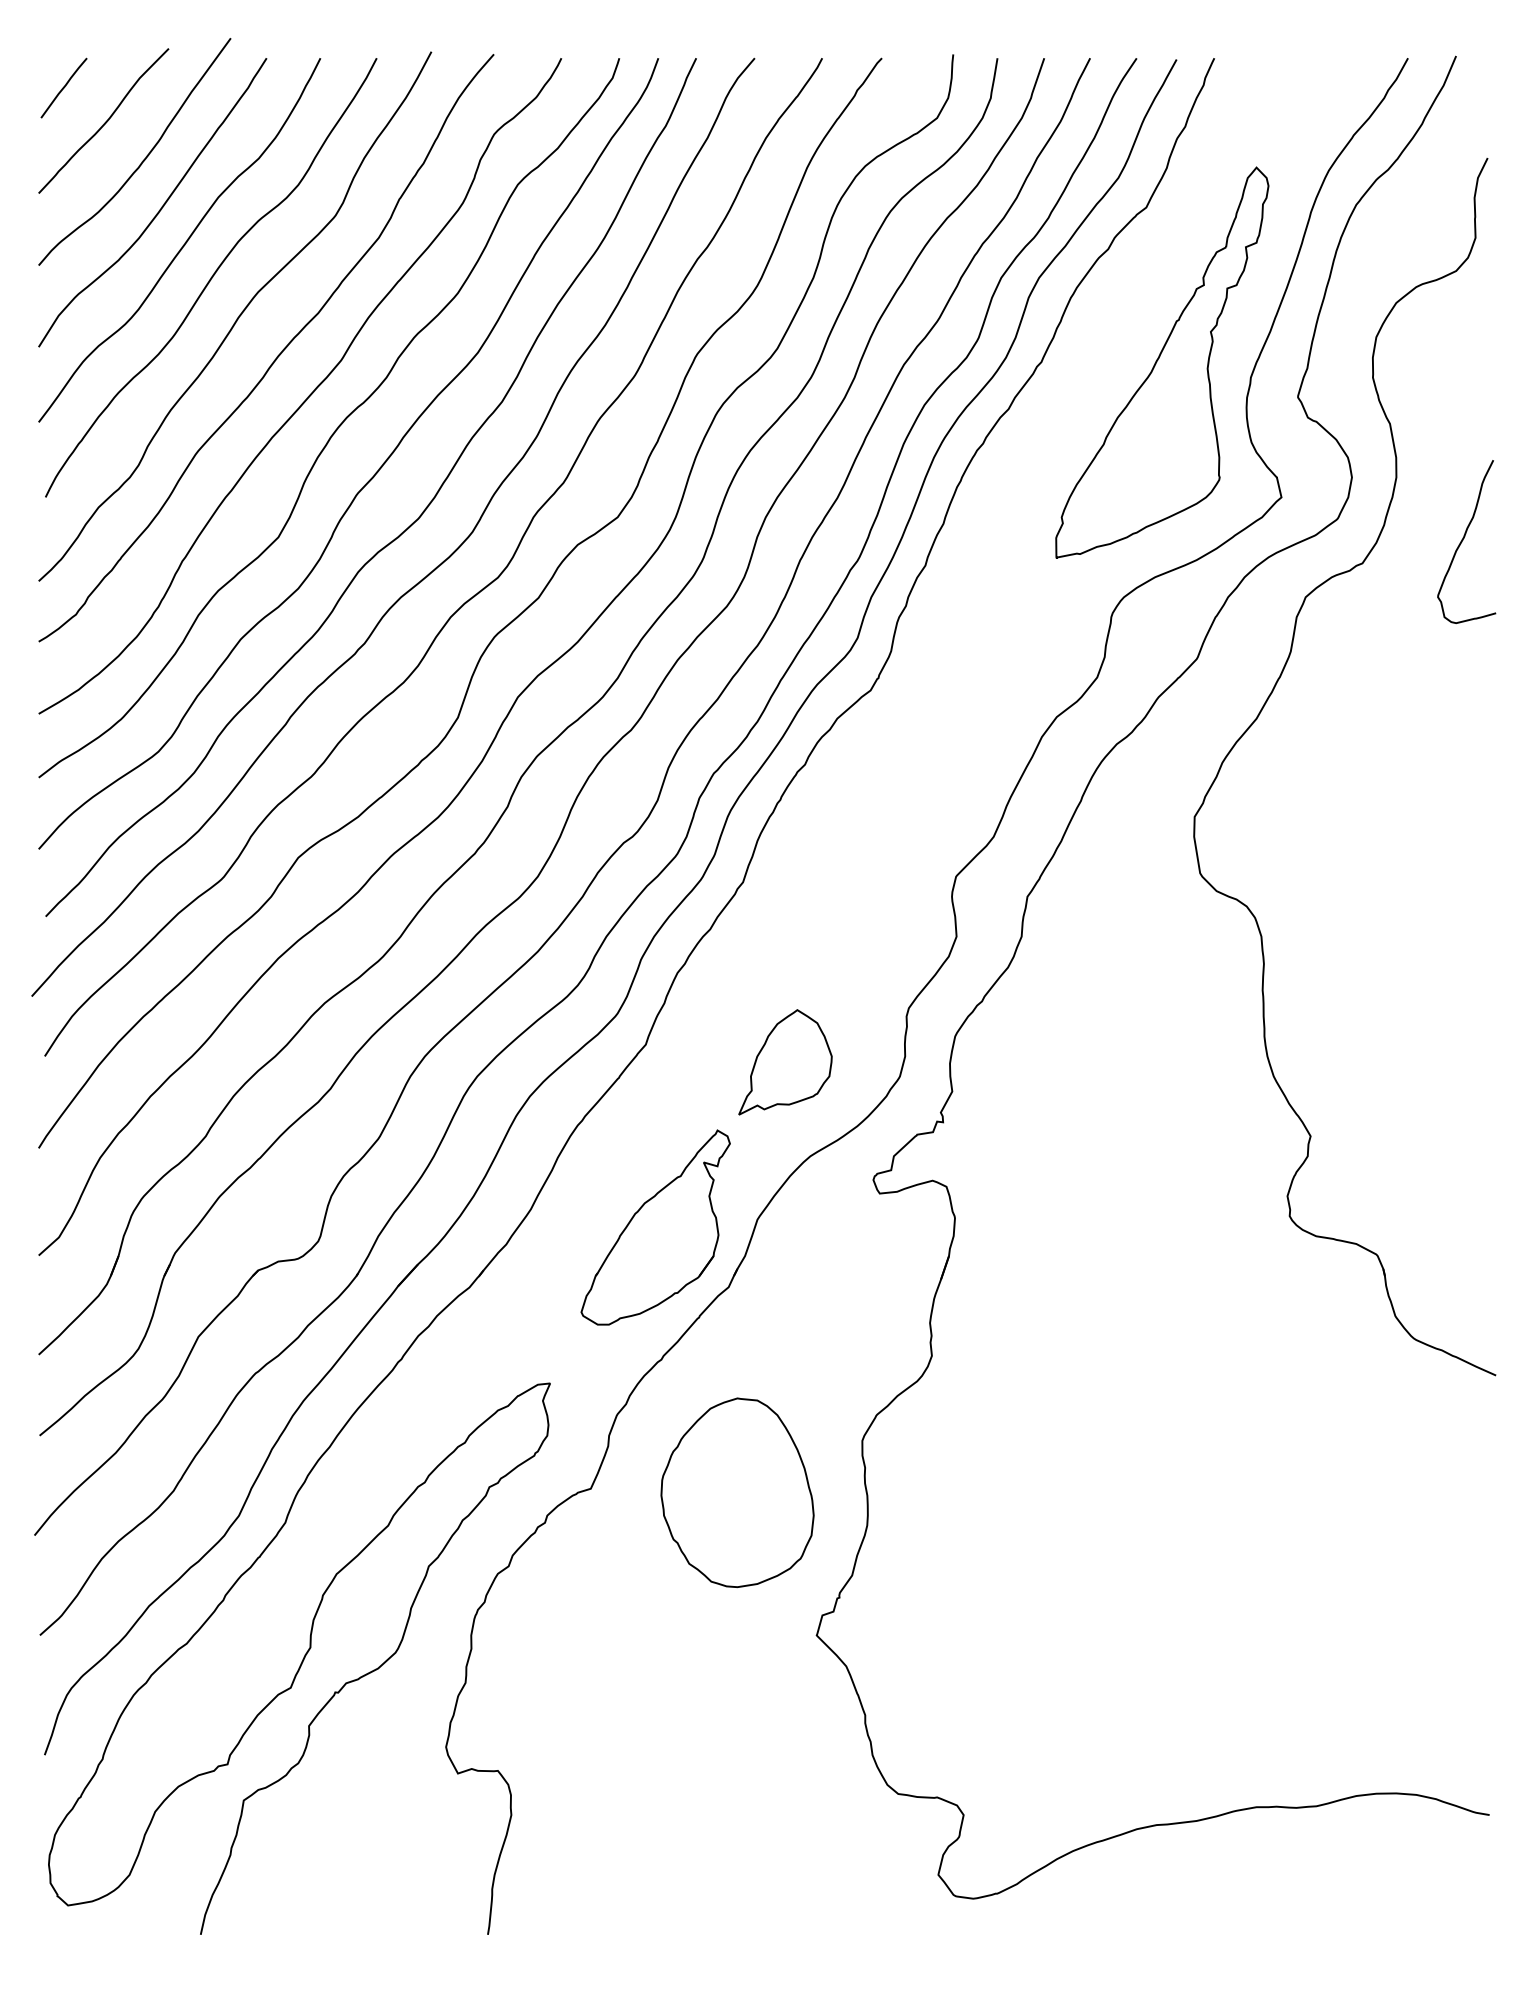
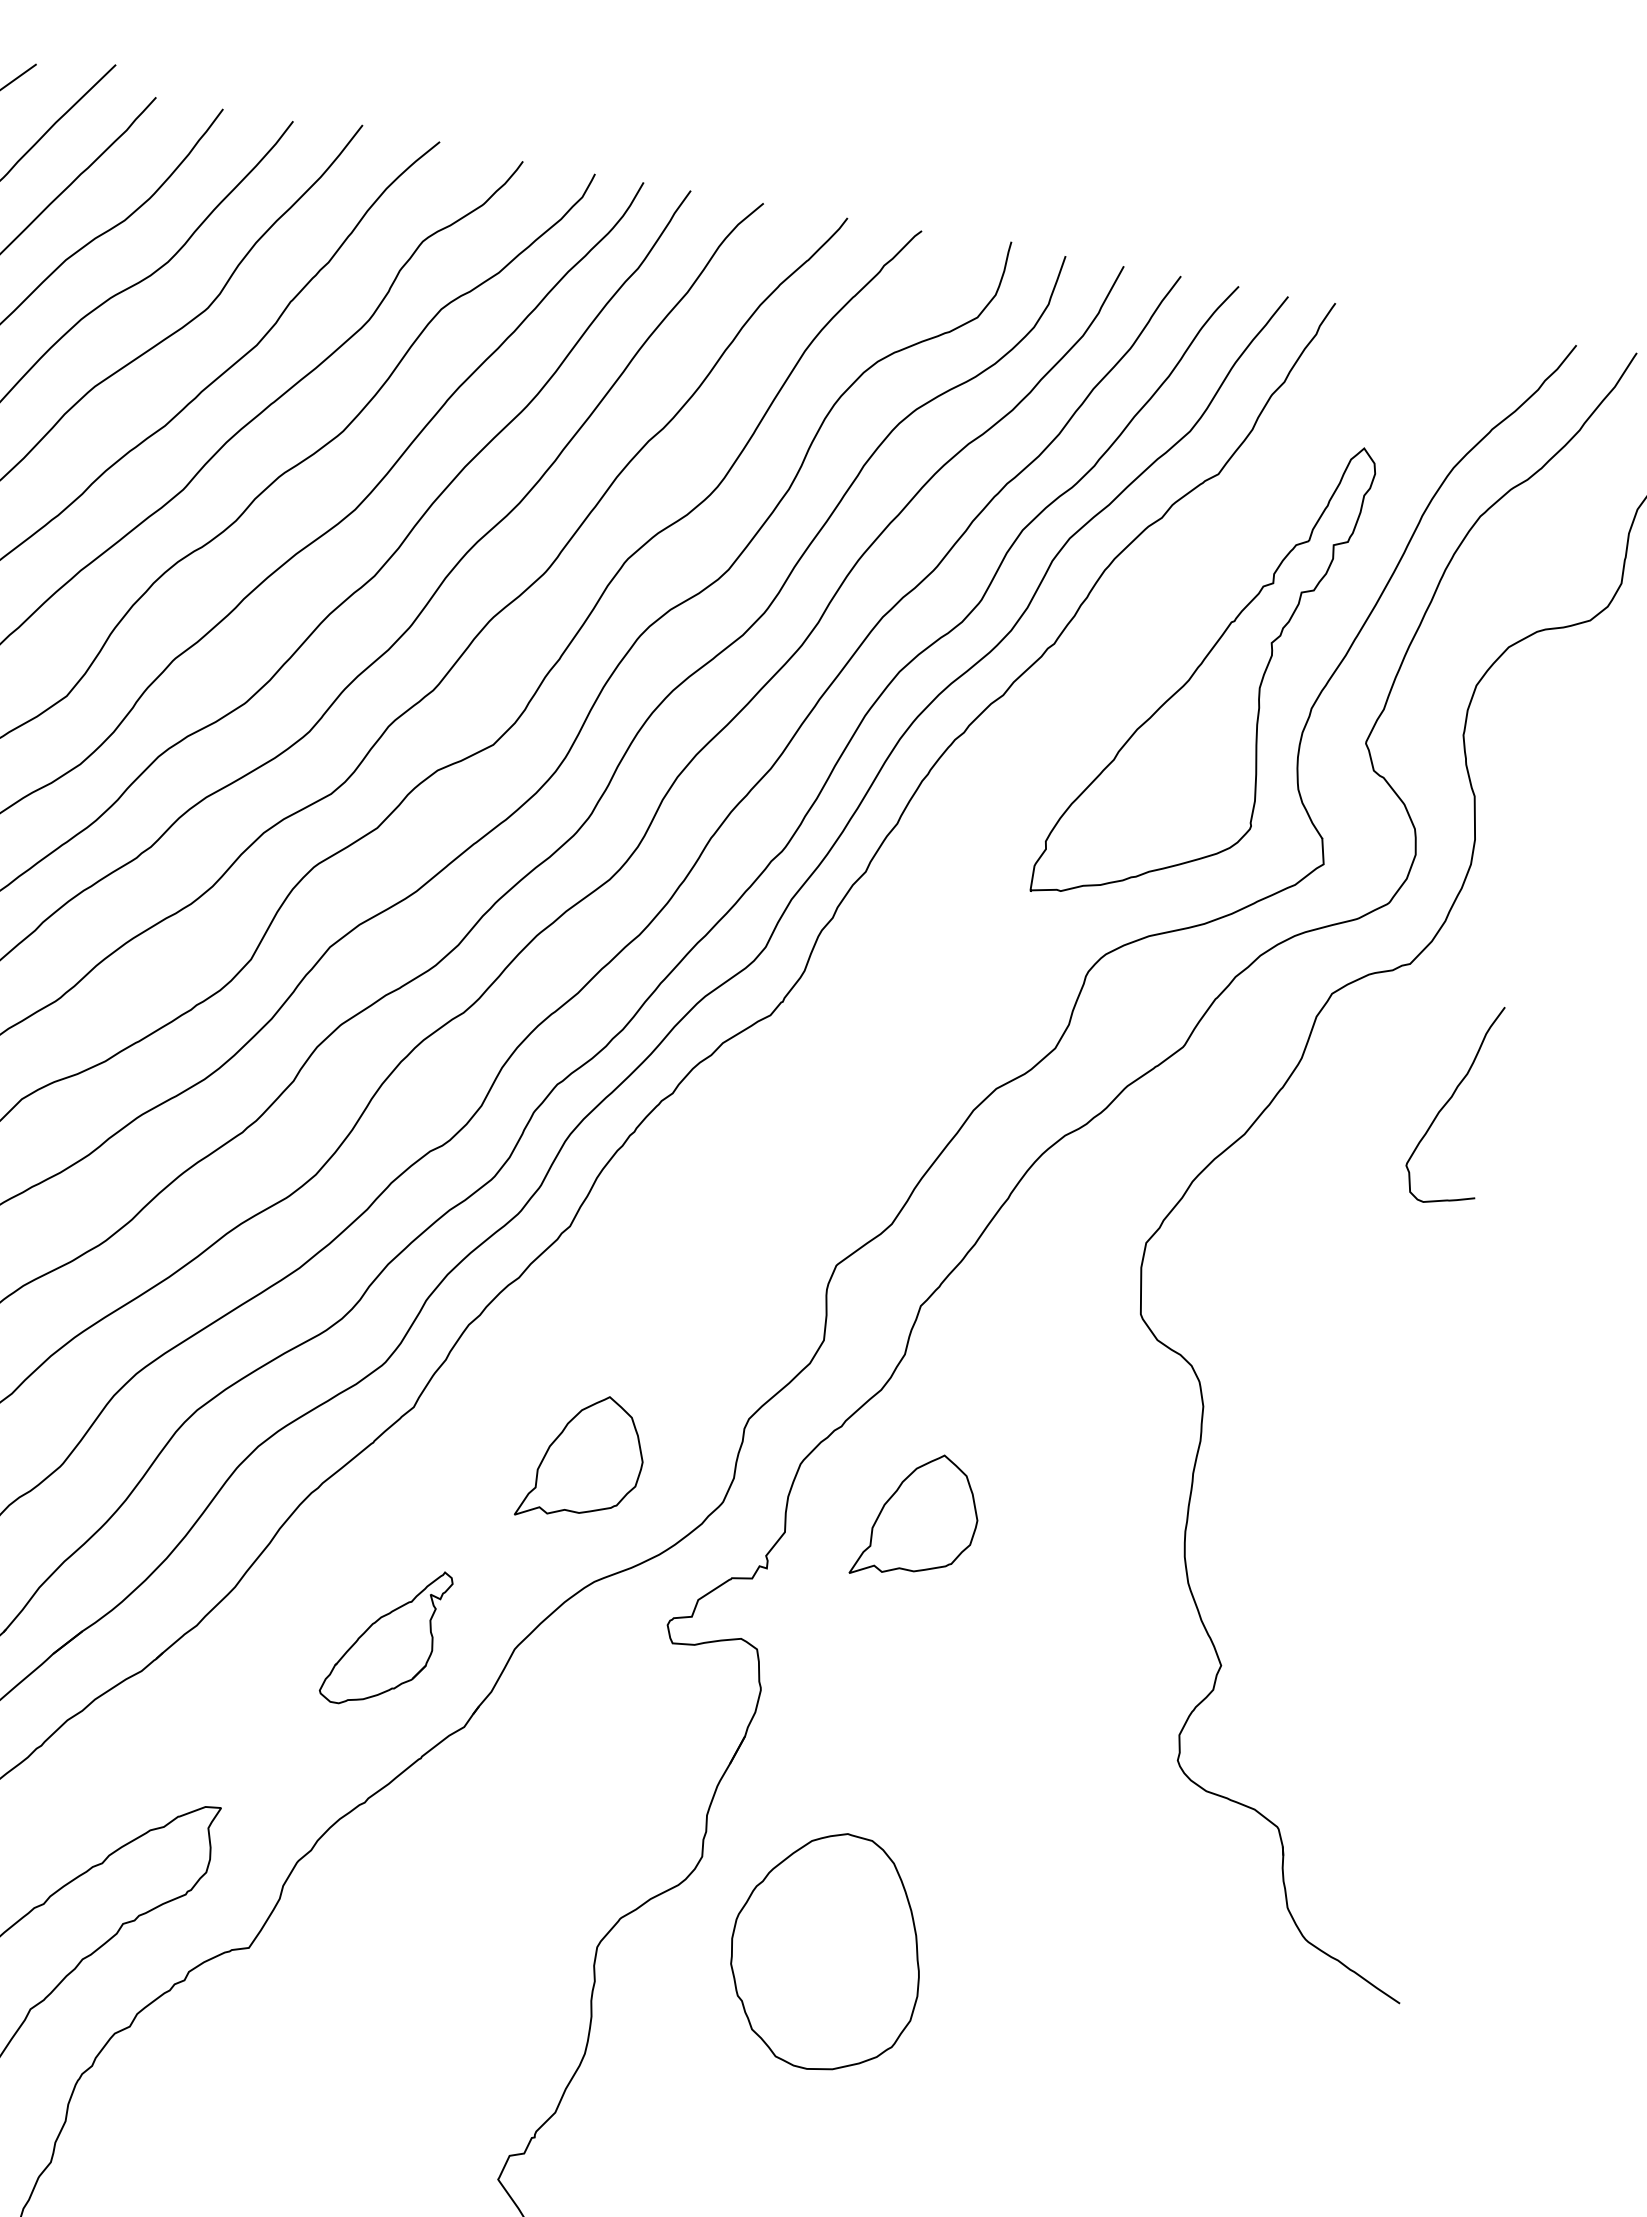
curve: (1463, 540) -> (1450, 1100), moved
part: (1054, 1062) -> (918, 1518), added
part: (655, 1227) -> (386, 1636), size x0.6
part: (737, 1492) -> (827, 1951), moved

